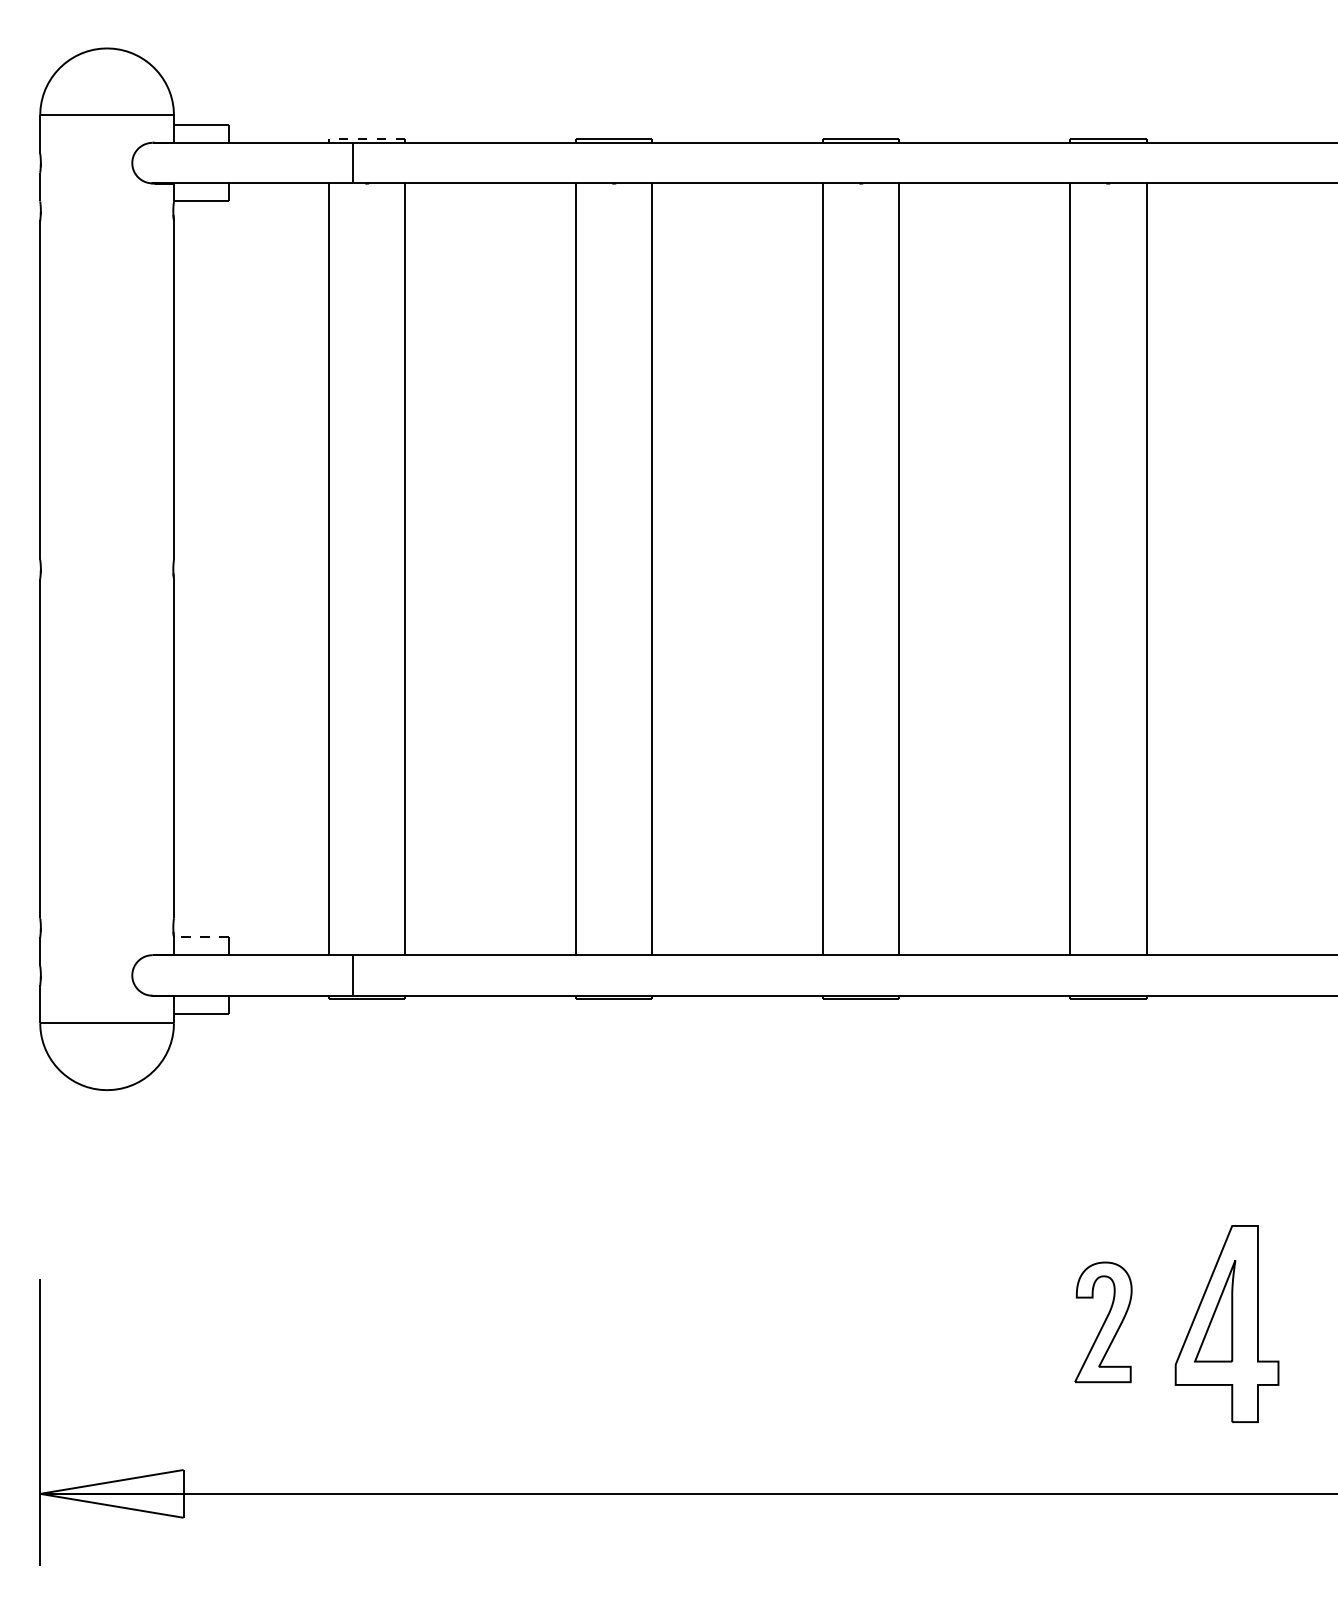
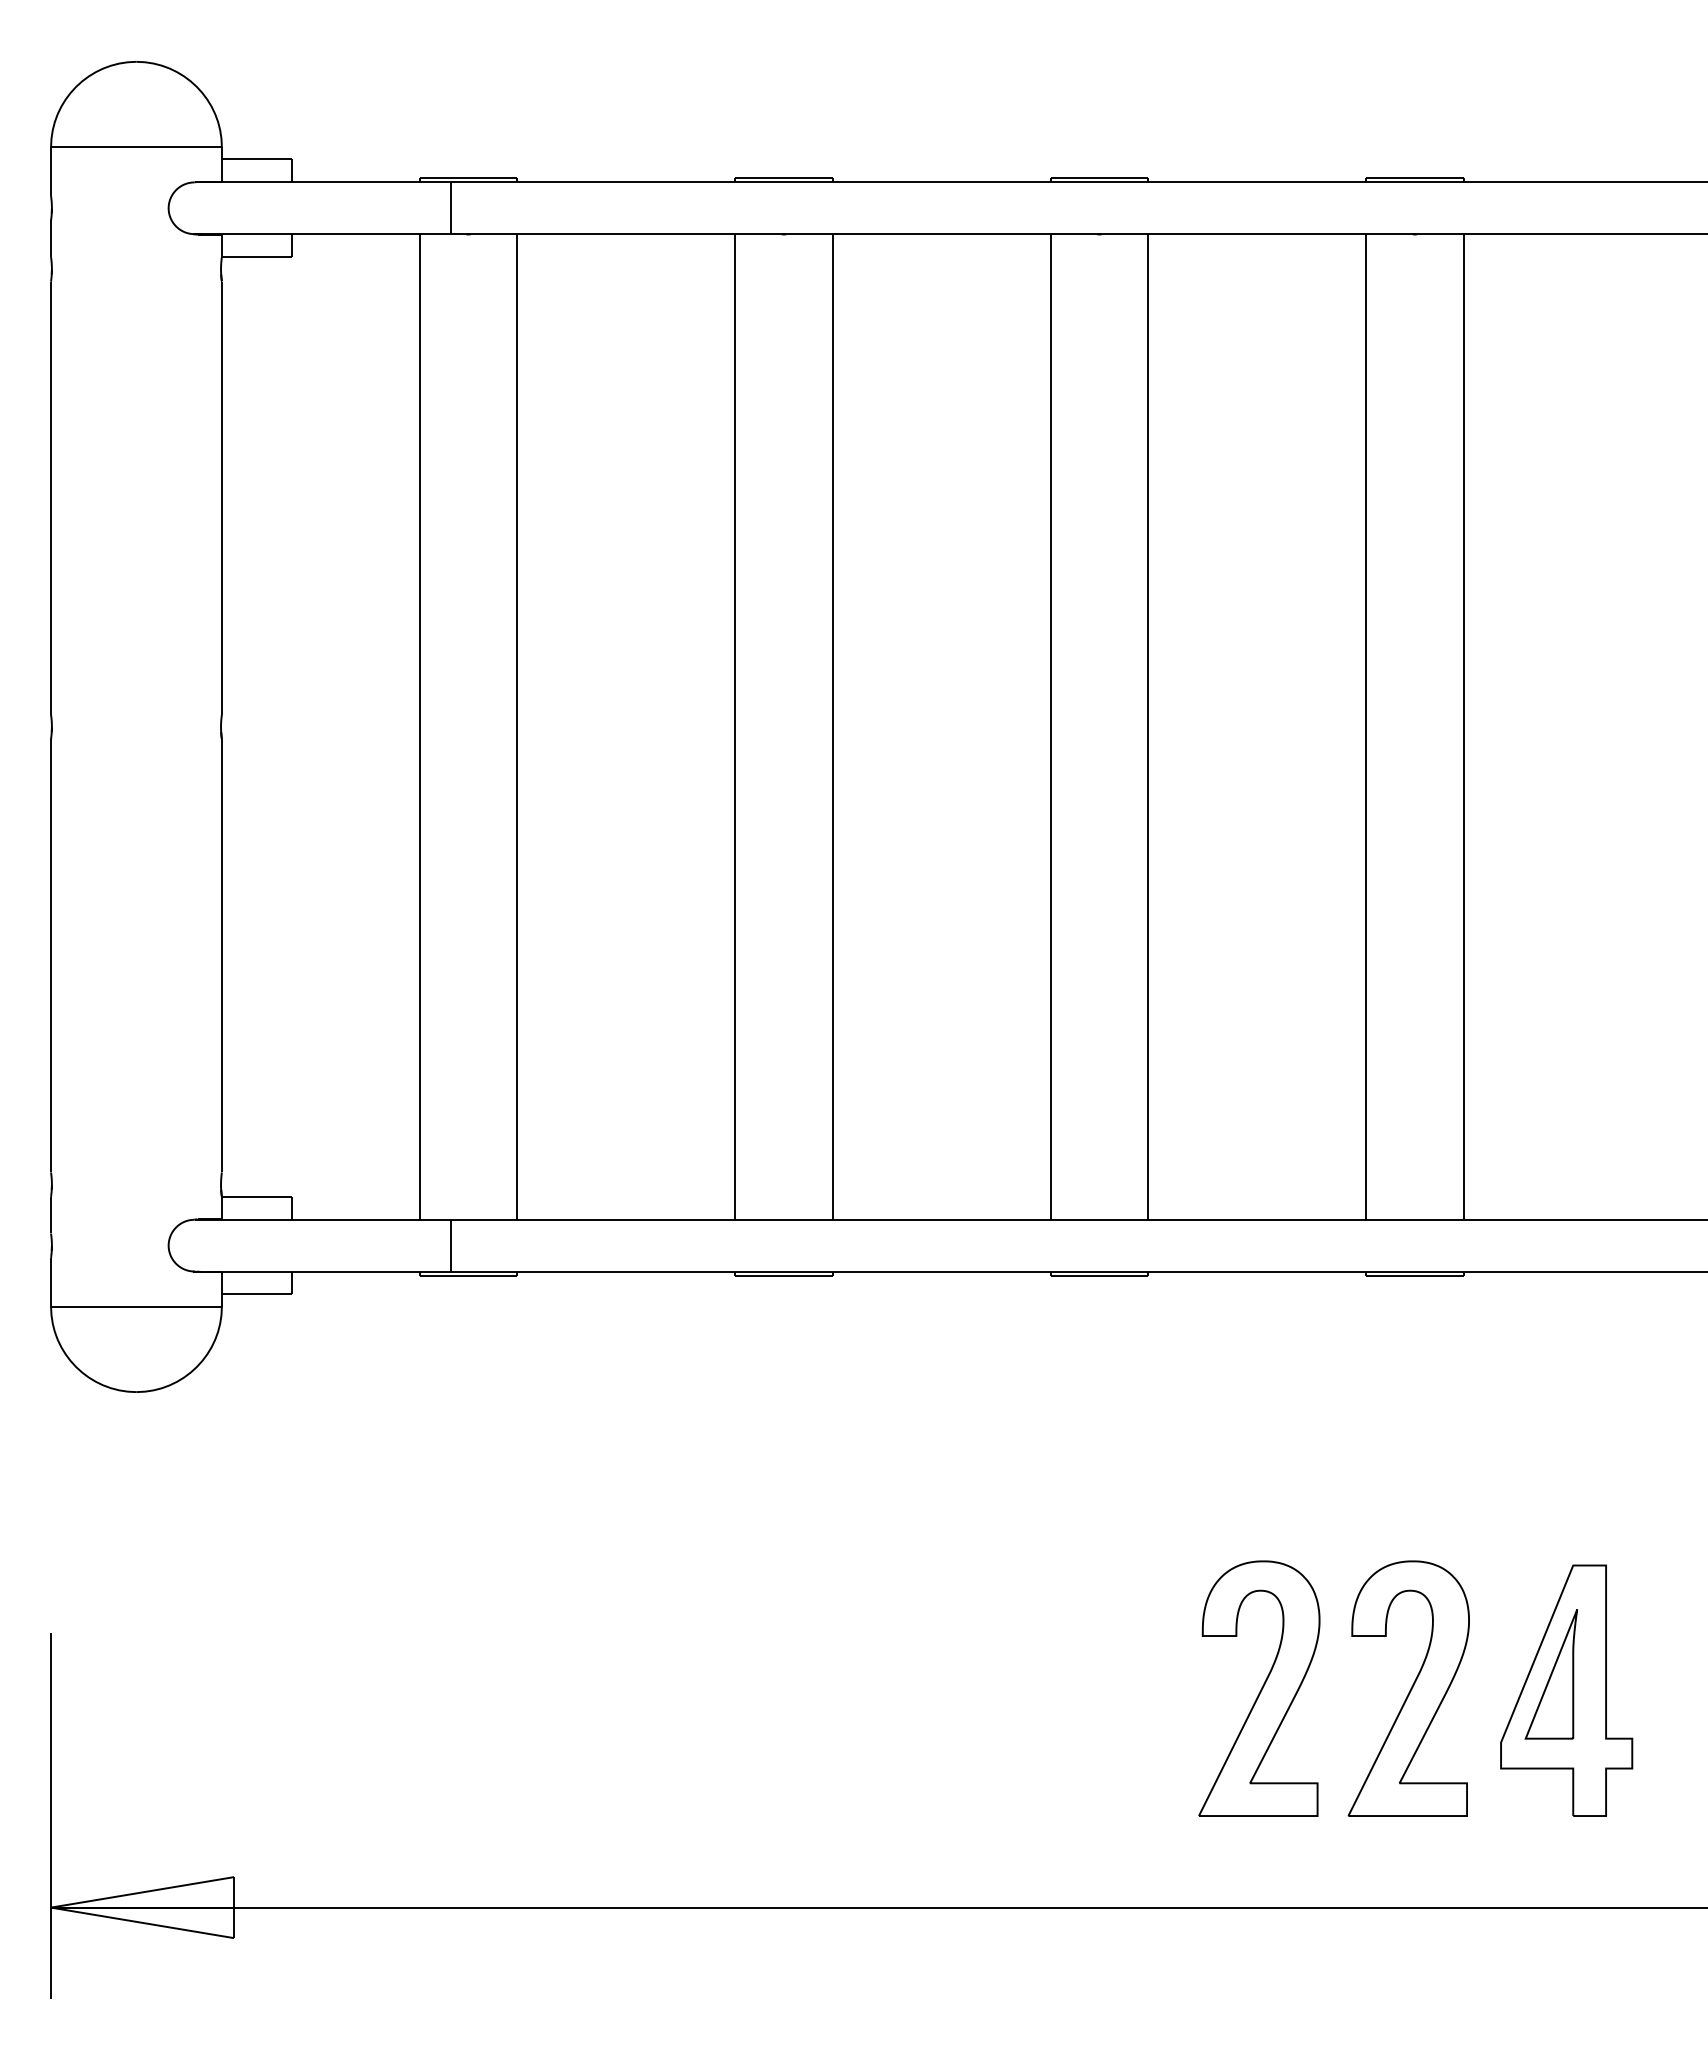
line: (367, 139) -> (468, 177), dashed -> solid
line: (201, 936) -> (256, 1196), dashed -> solid
part: (986, 1322) -> (1259, 1688), added
part: (1103, 1322) -> (1408, 1688), size x1.67

